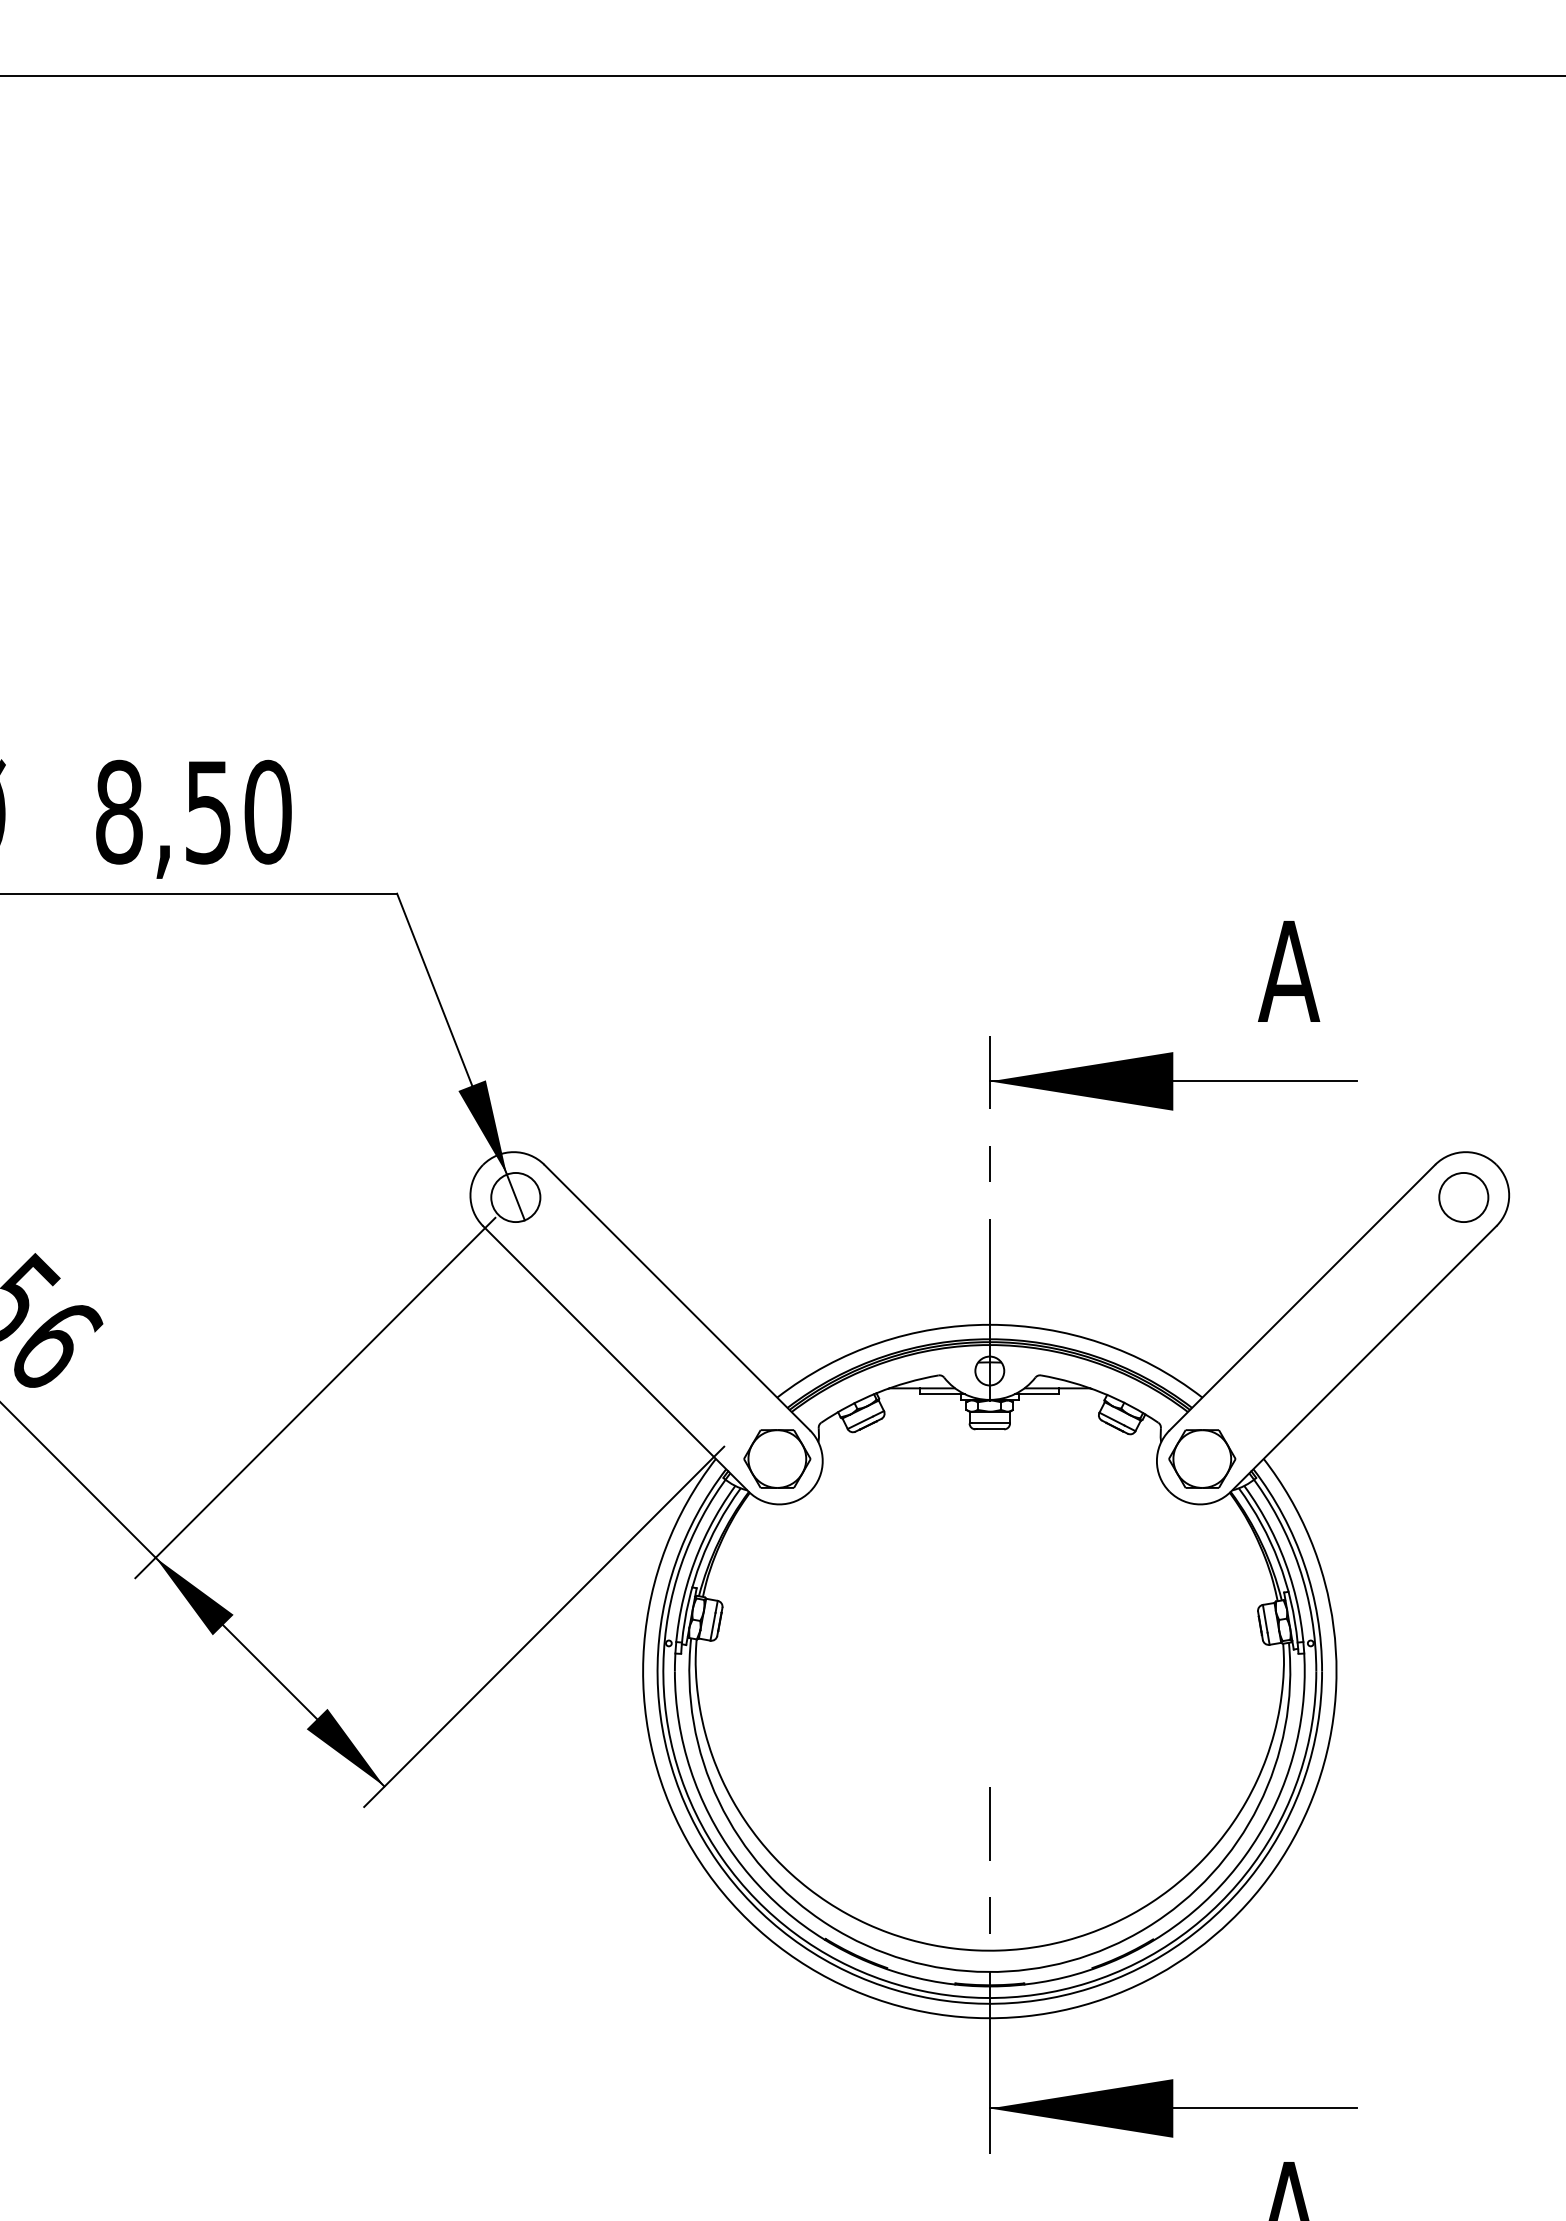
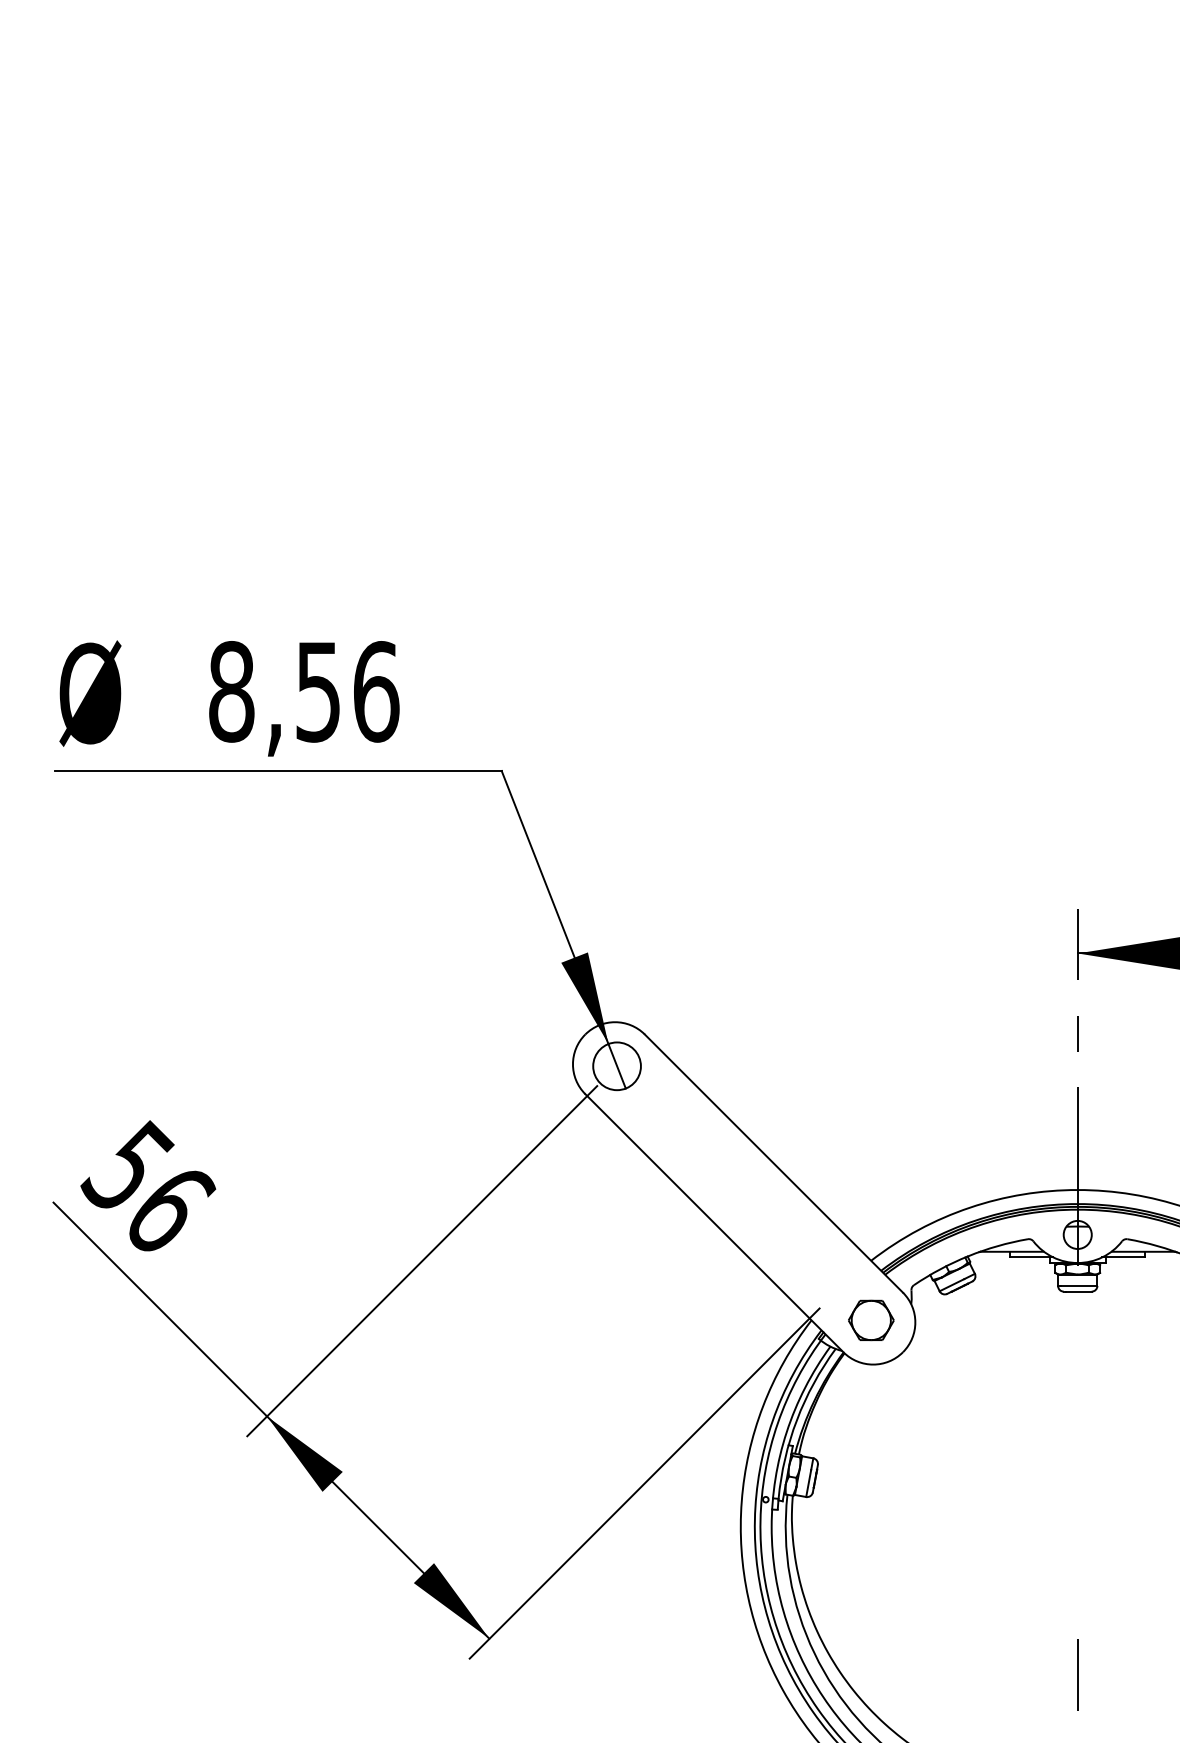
text: (268, 811) -> (376, 691), 8,50 -> 8,56
part: (777, 1458) -> (871, 1319), size x0.7

